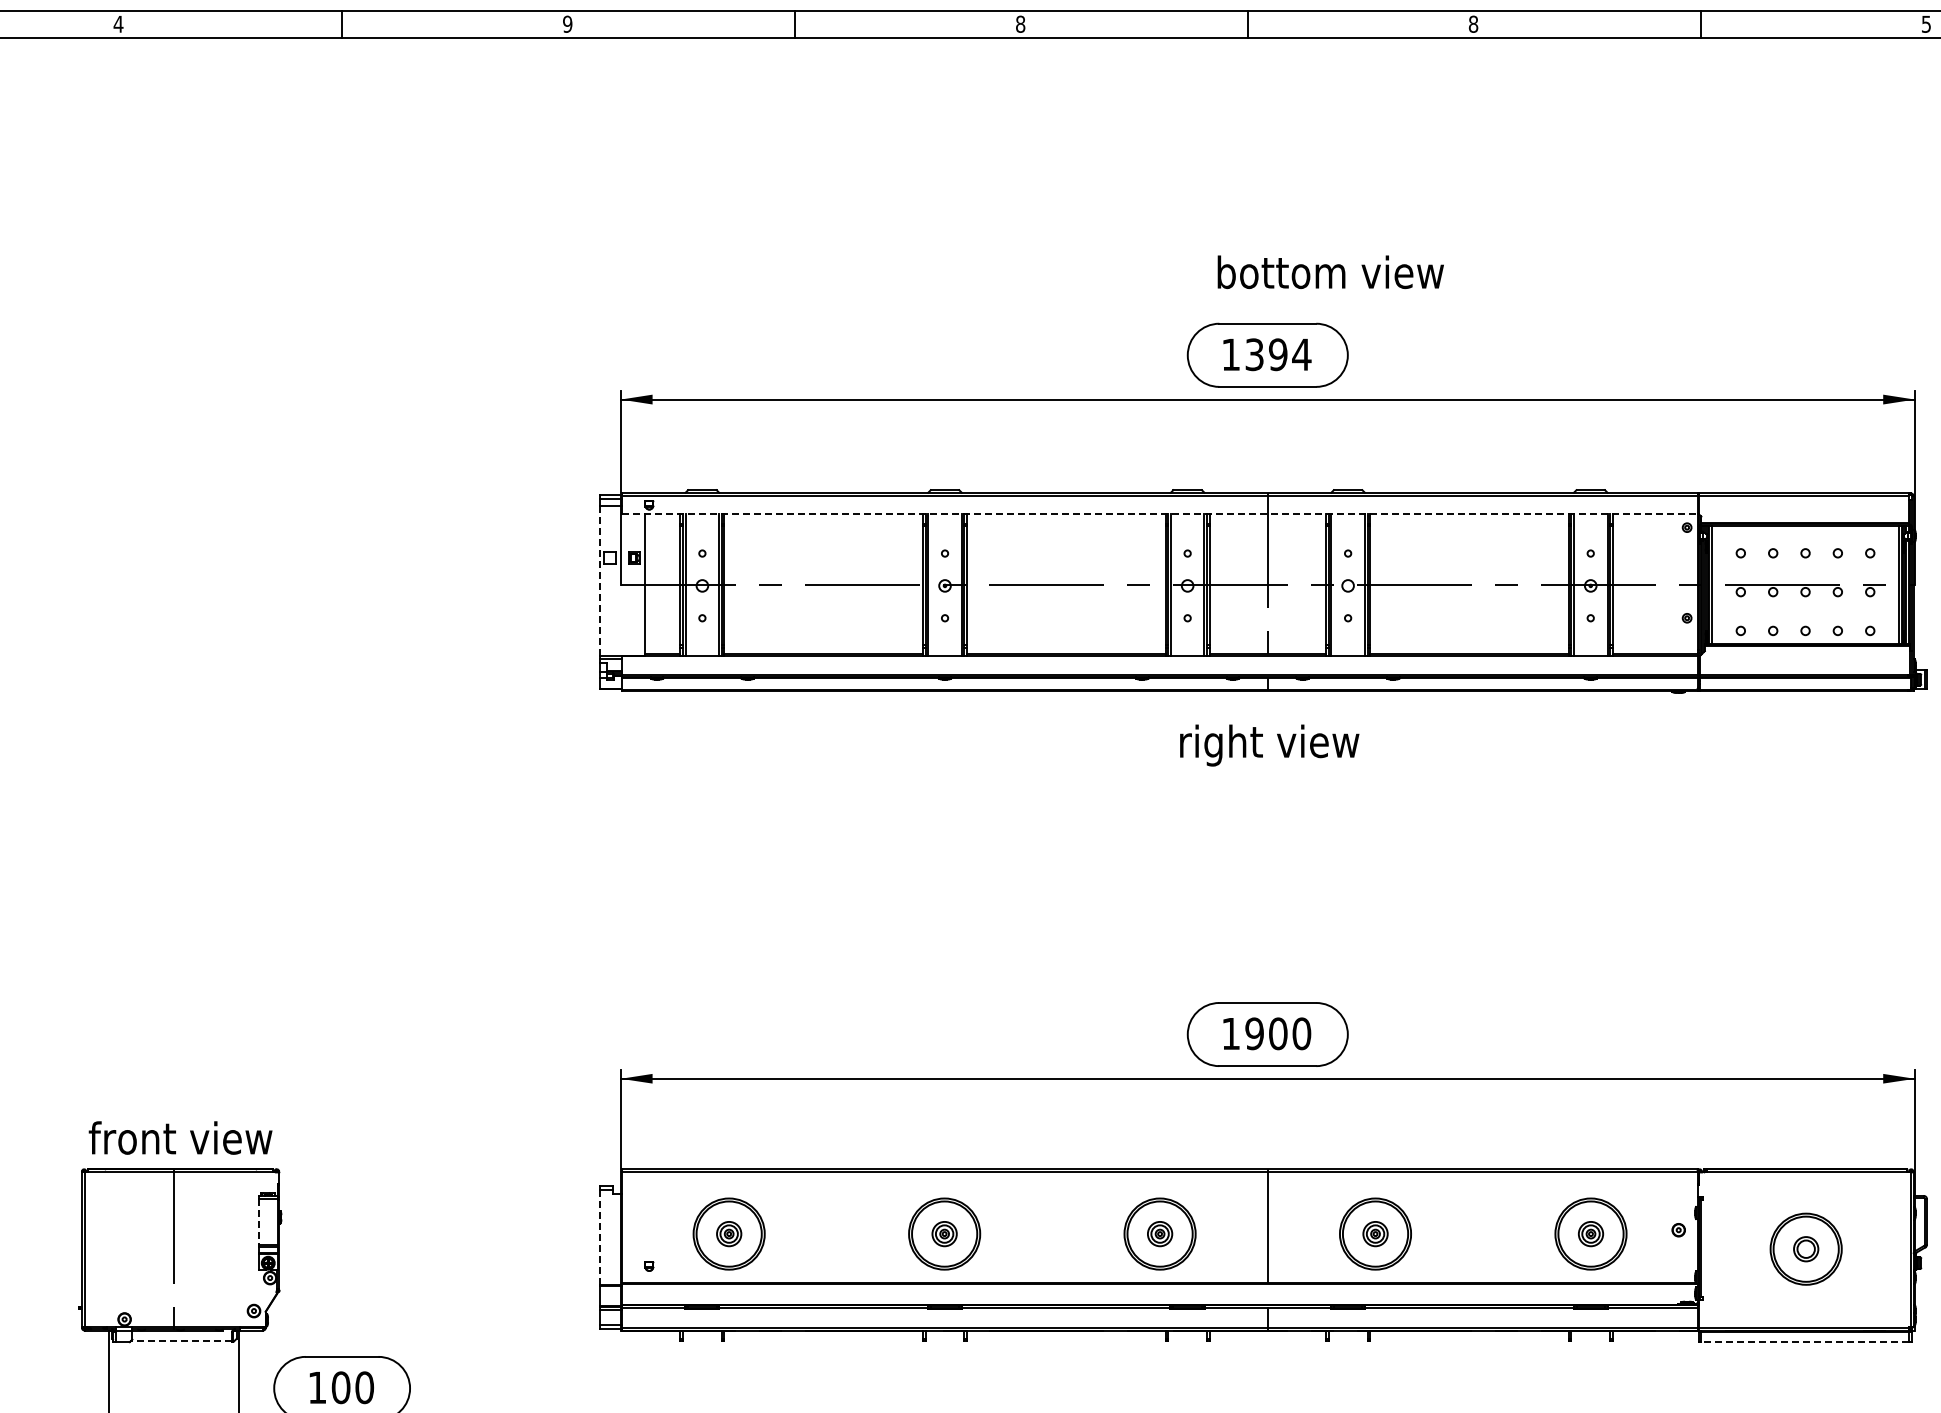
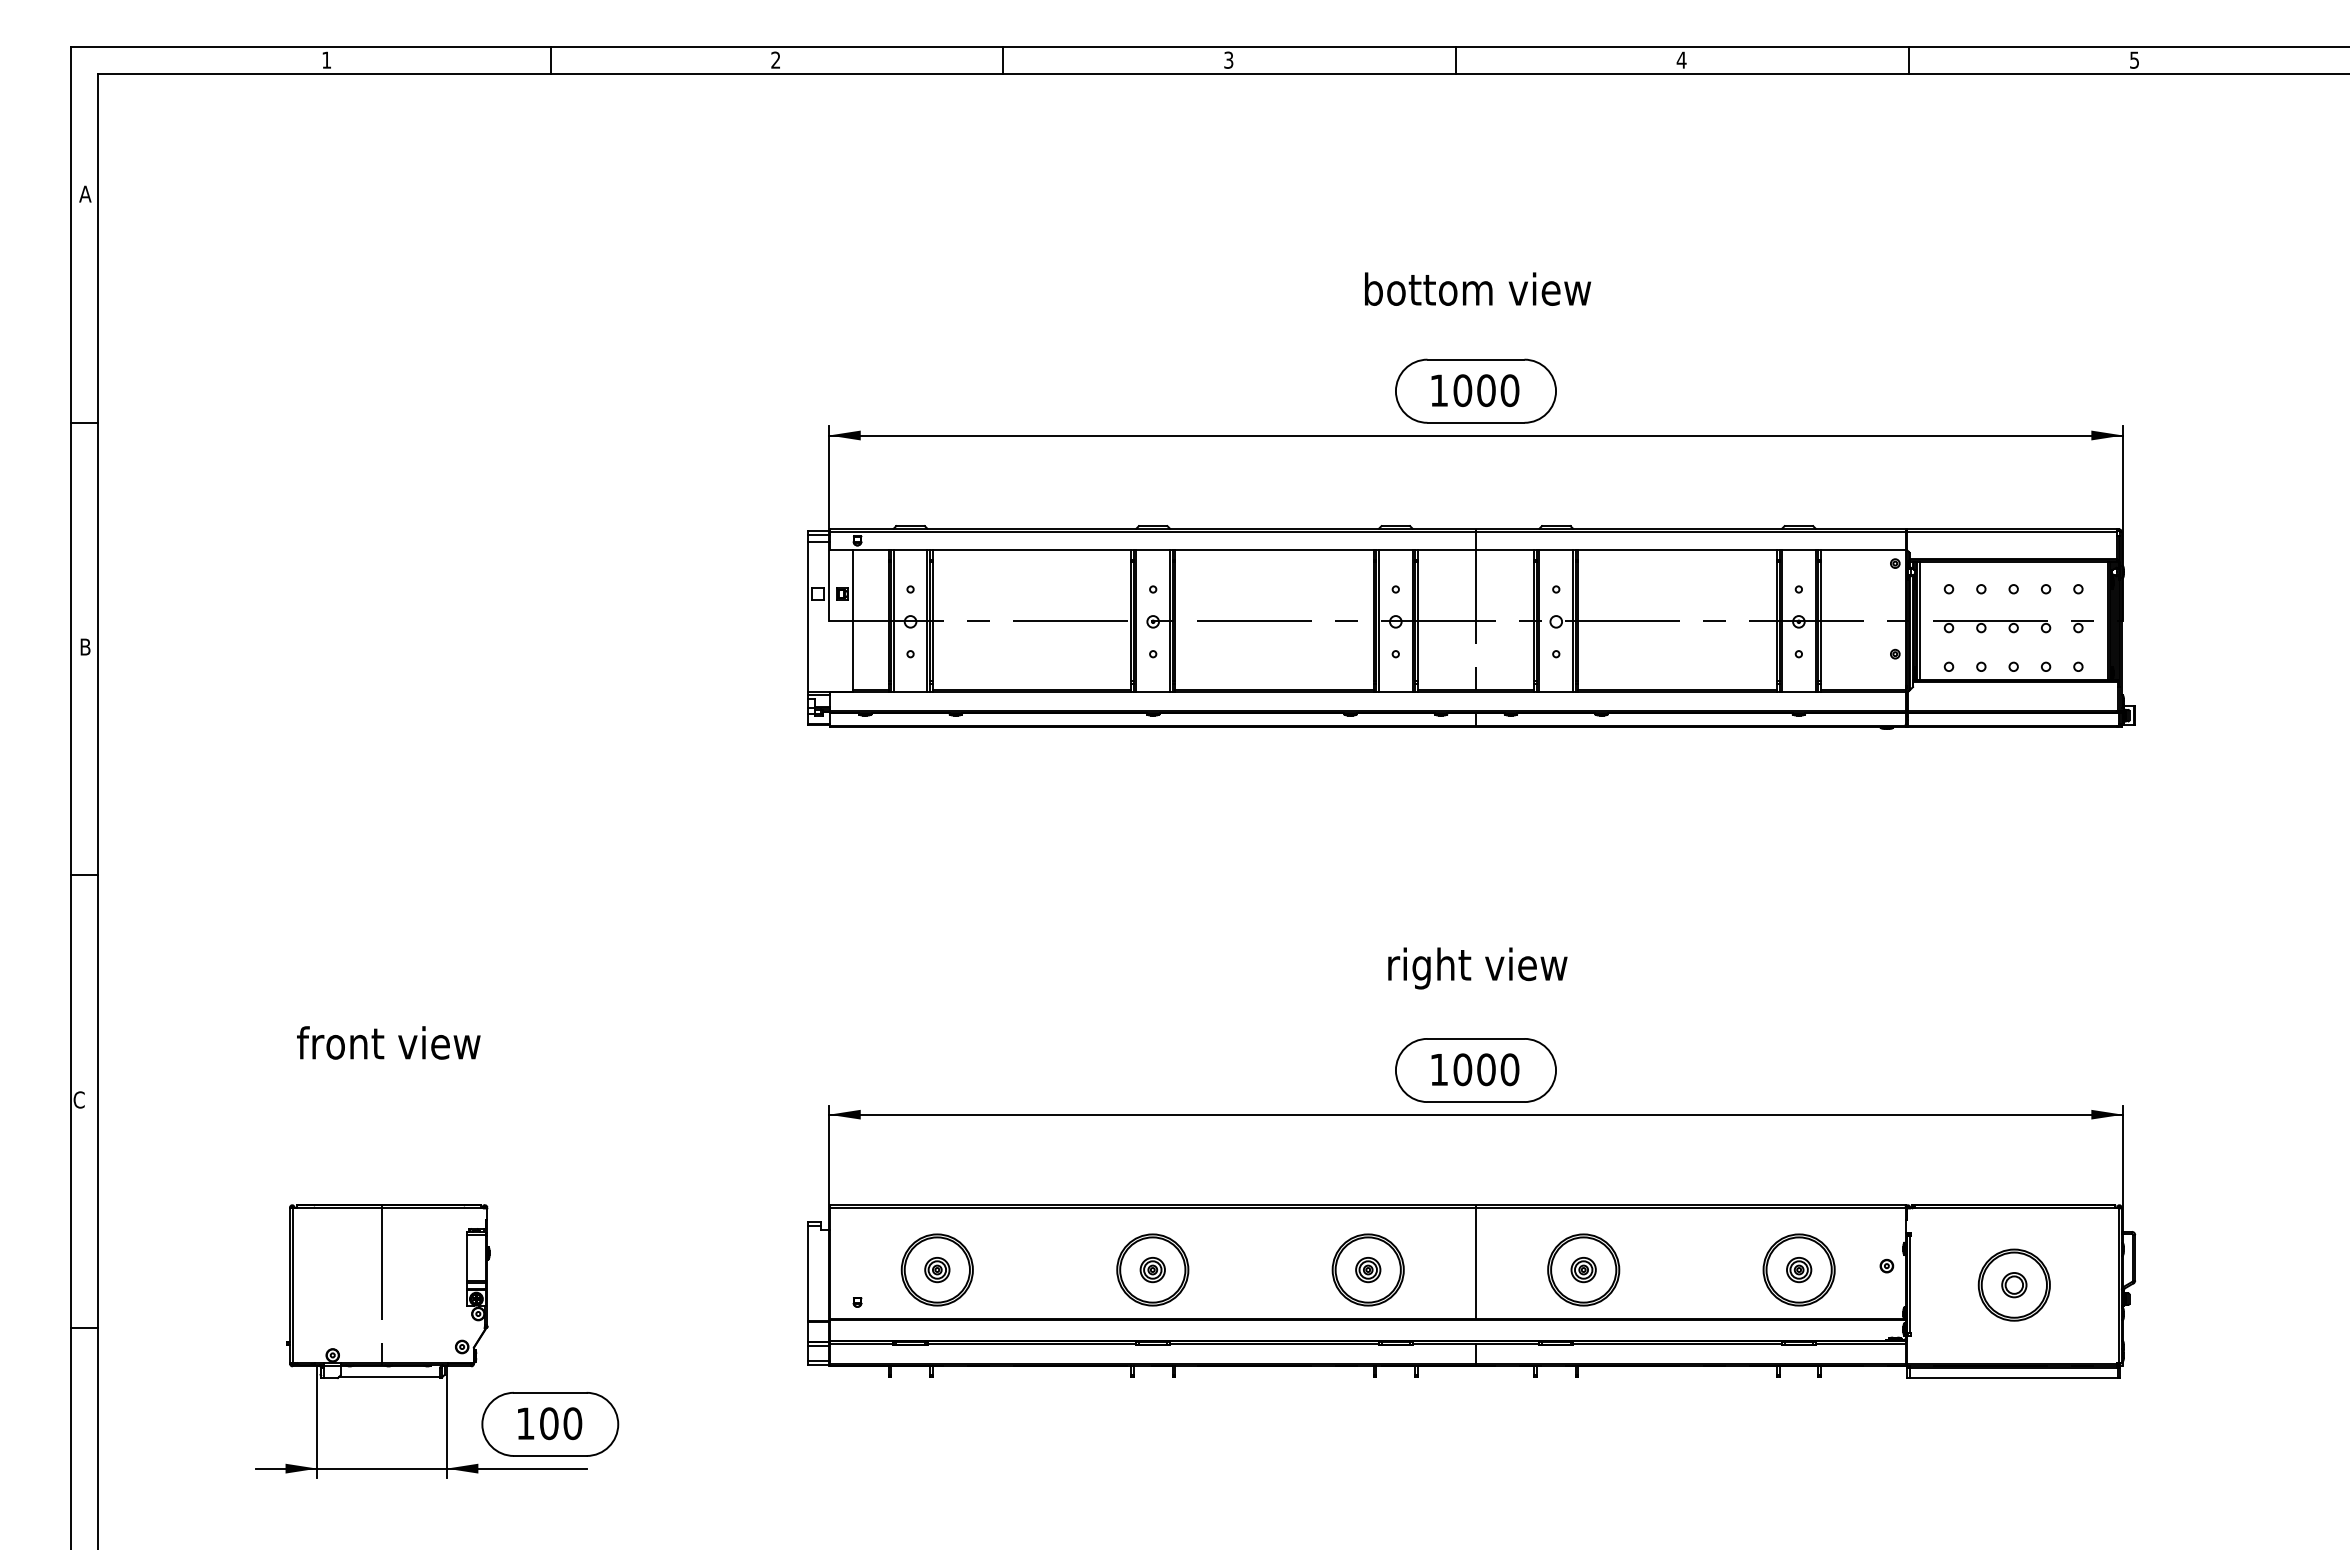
text: (118, 23) -> (326, 59), 4 -> 1
text: (567, 23) -> (775, 59), 9 -> 2
text: (1020, 23) -> (1228, 59), 8 -> 3
text: (1473, 23) -> (1681, 59), 8 -> 4
text: (1331, 271) -> (1478, 288), moved
text: (1278, 354) -> (1486, 390), 1394 -> 1000
line: (1160, 514) -> (1368, 550), dashed -> solid
line: (599, 580) -> (807, 616), dashed -> solid
text: (1269, 745) -> (1477, 968), moved
text: (1254, 1033) -> (1462, 1069), 1900 -> 1000
text: (180, 1137) -> (388, 1042), moved
line: (258, 1221) -> (466, 1257), dashed -> solid
line: (599, 1237) -> (807, 1273), dashed -> solid
line: (181, 1341) -> (389, 1377), dashed -> solid
line: (1805, 1342) -> (2013, 1378), dashed -> solid

